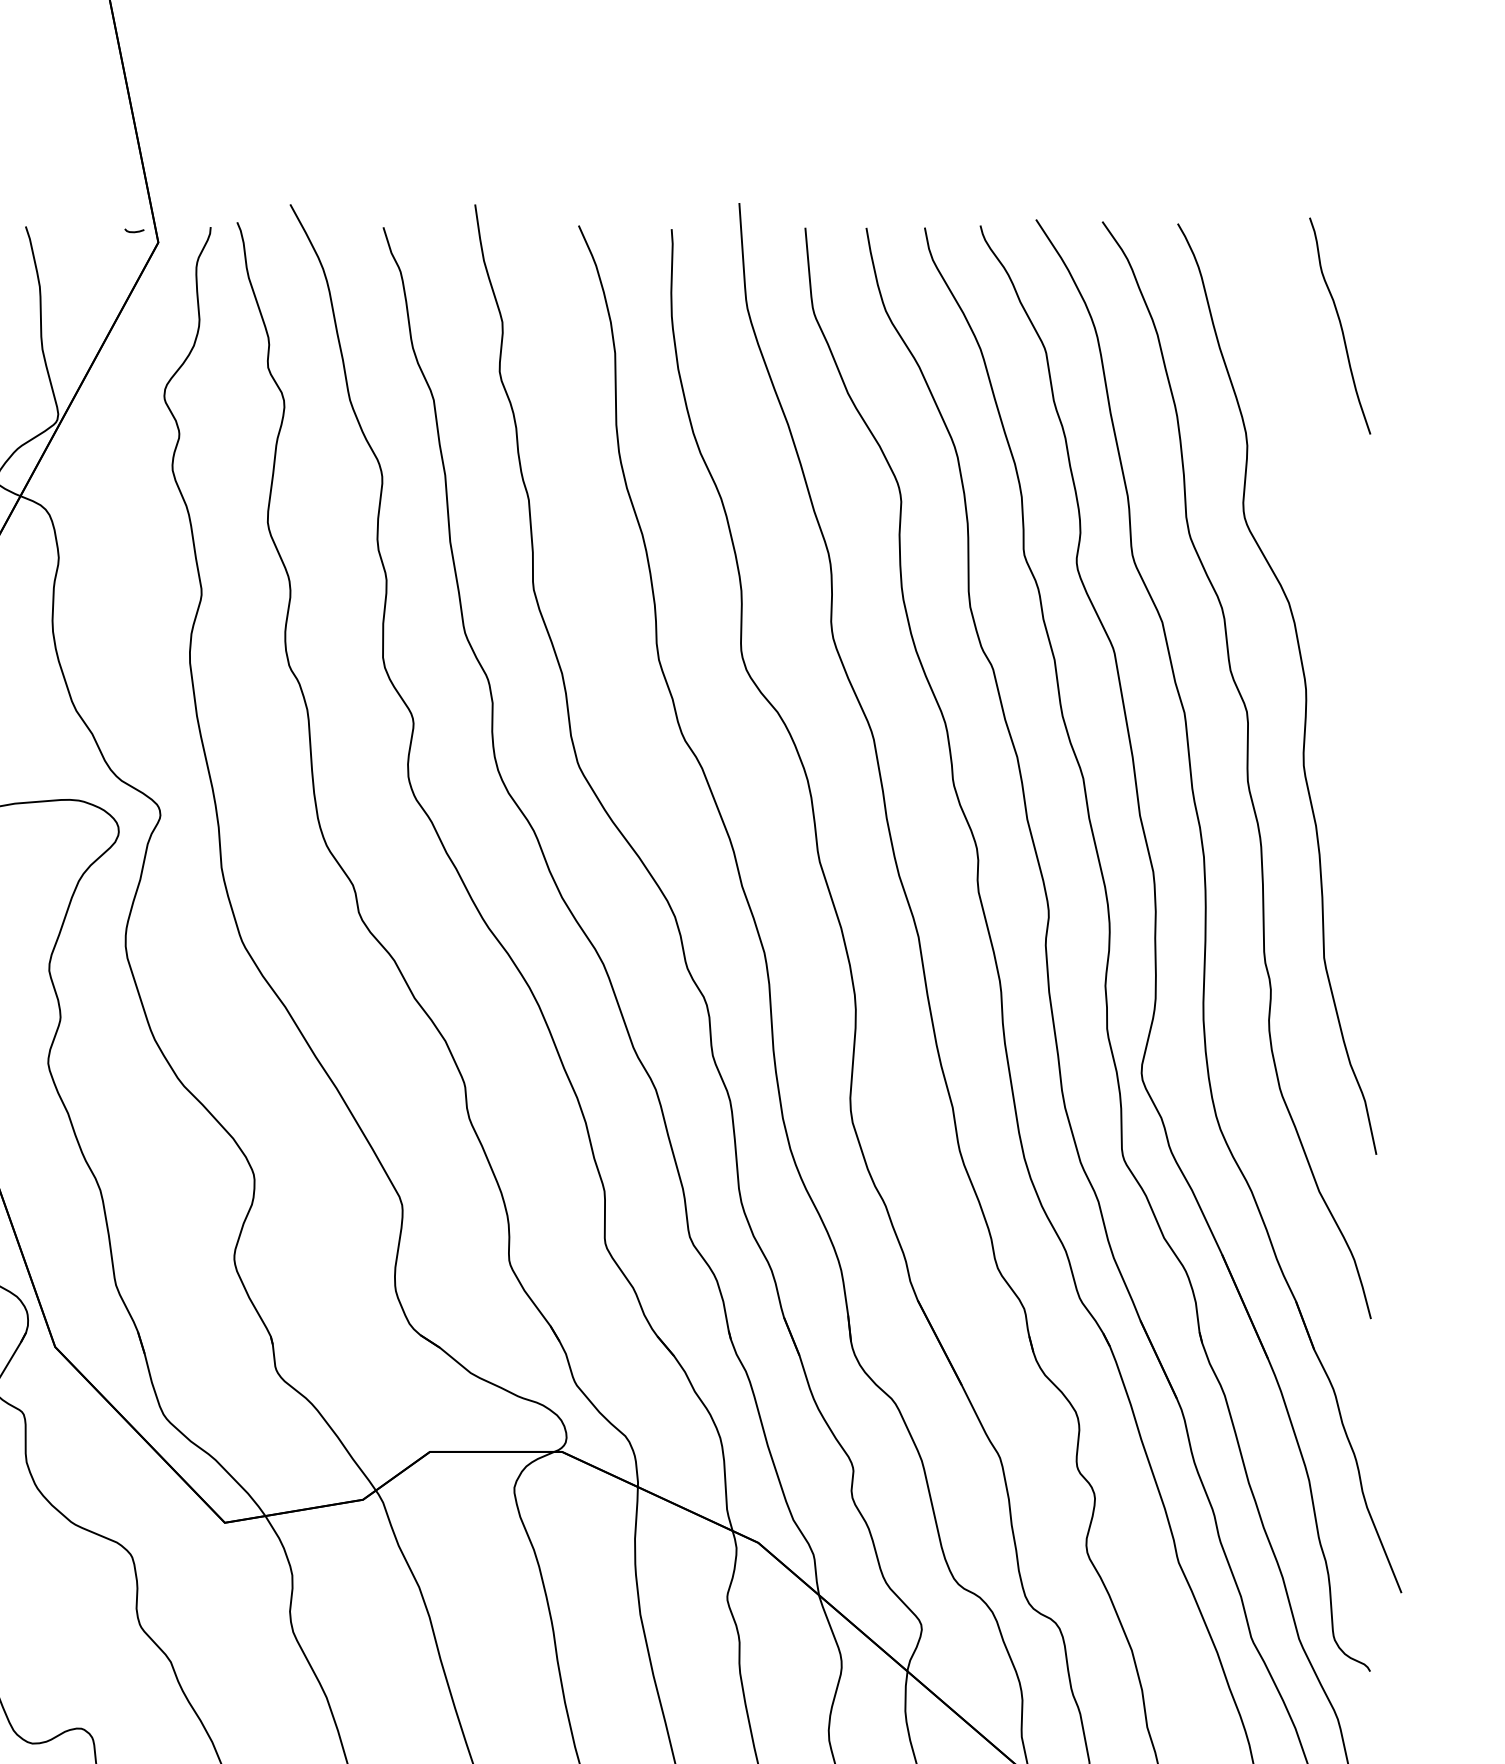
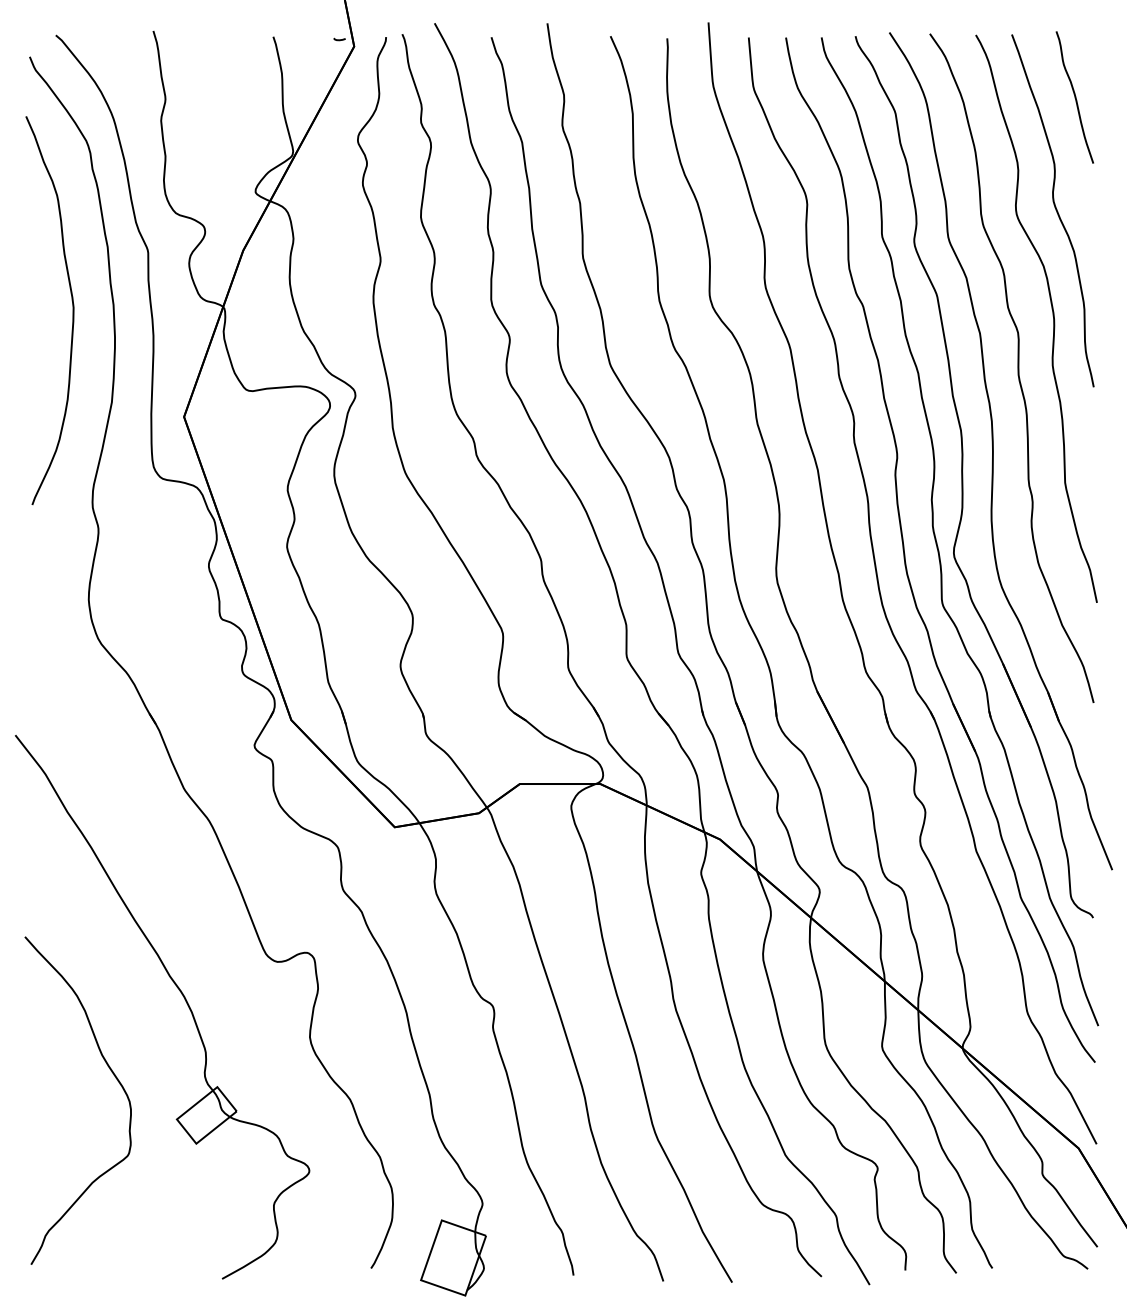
curve: (1308, 511) -> (1055, 210), added

